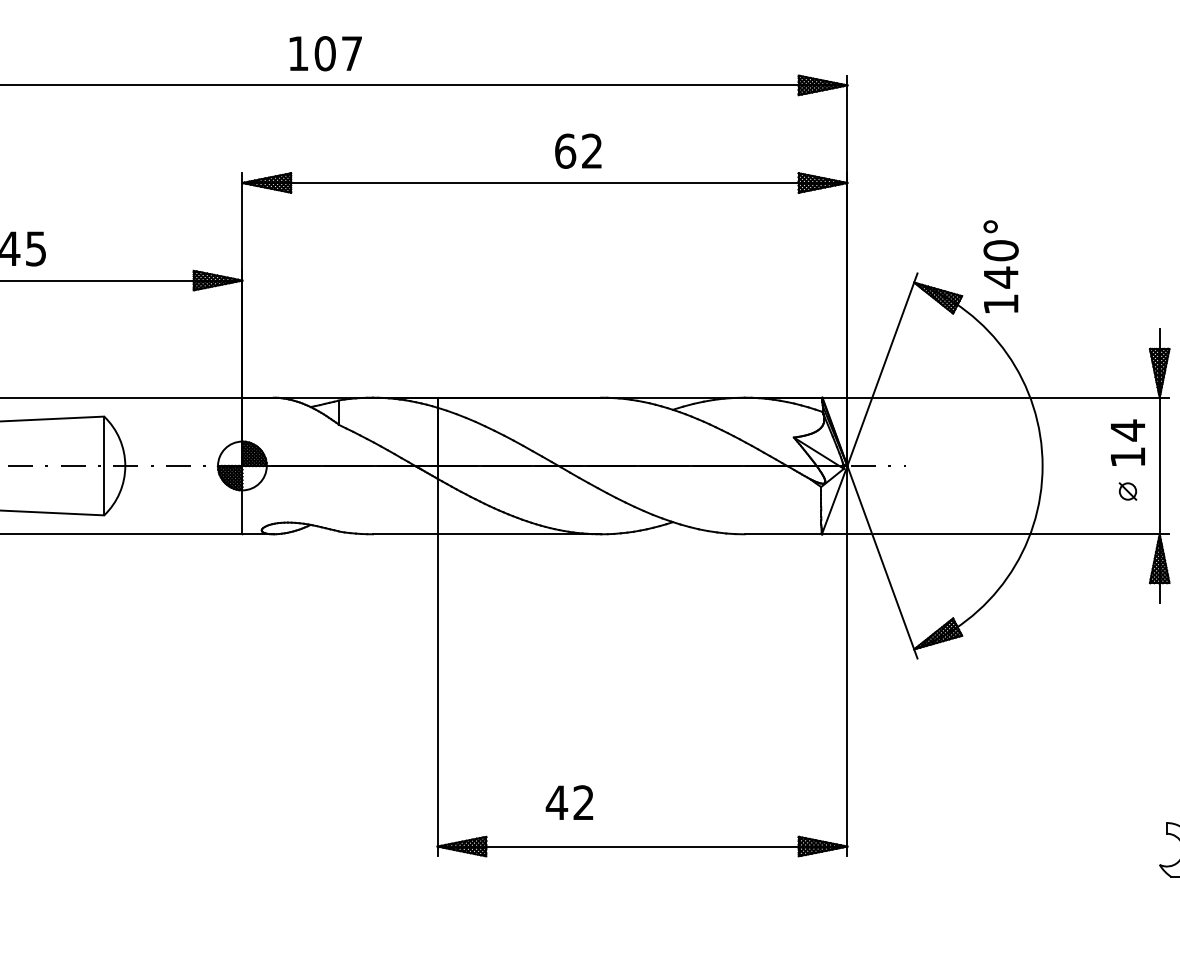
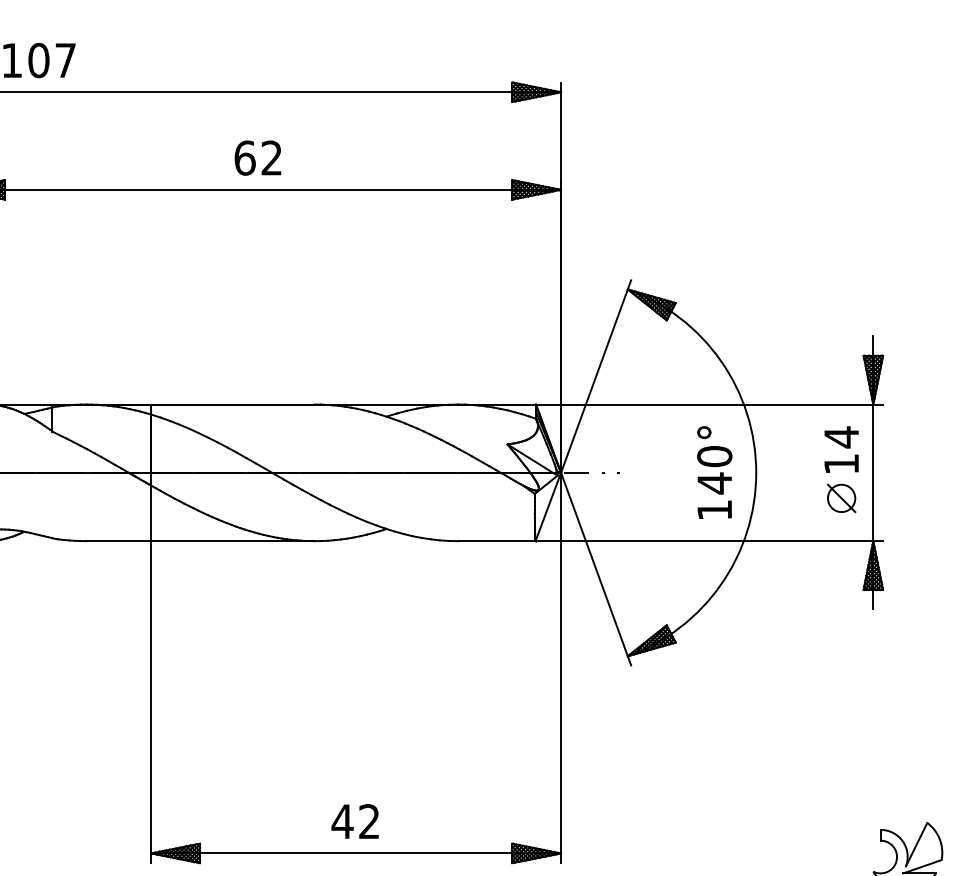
text: (578, 150) -> (258, 157), moved
text: (1000, 266) -> (714, 472), moved
part: (1127, 491) -> (841, 498), size x1.67
text: (569, 802) -> (355, 821), moved

